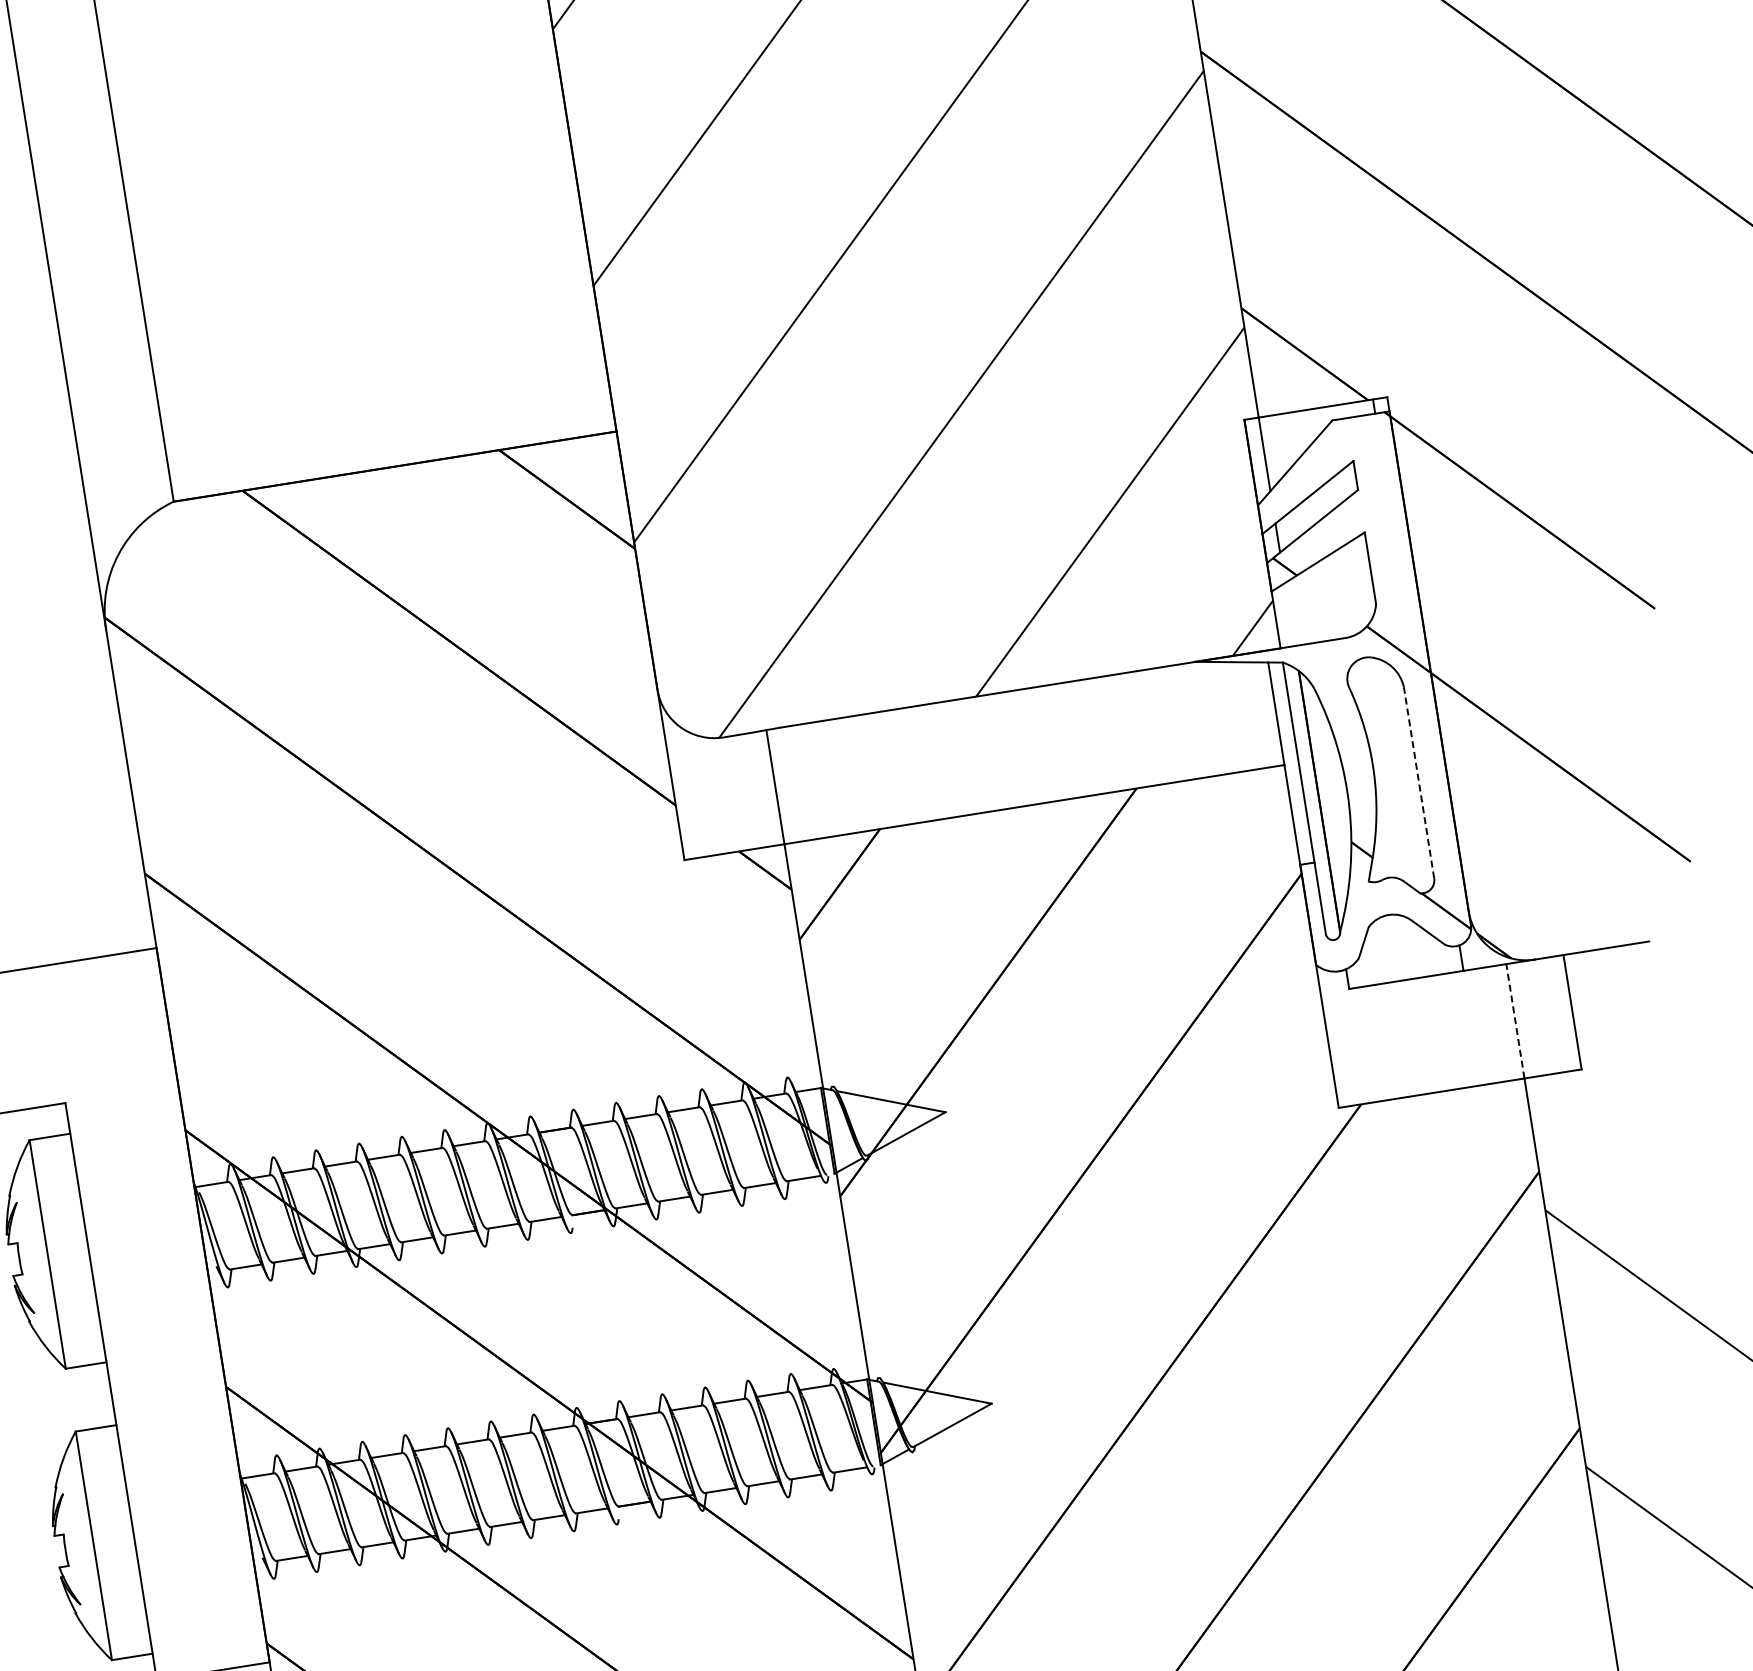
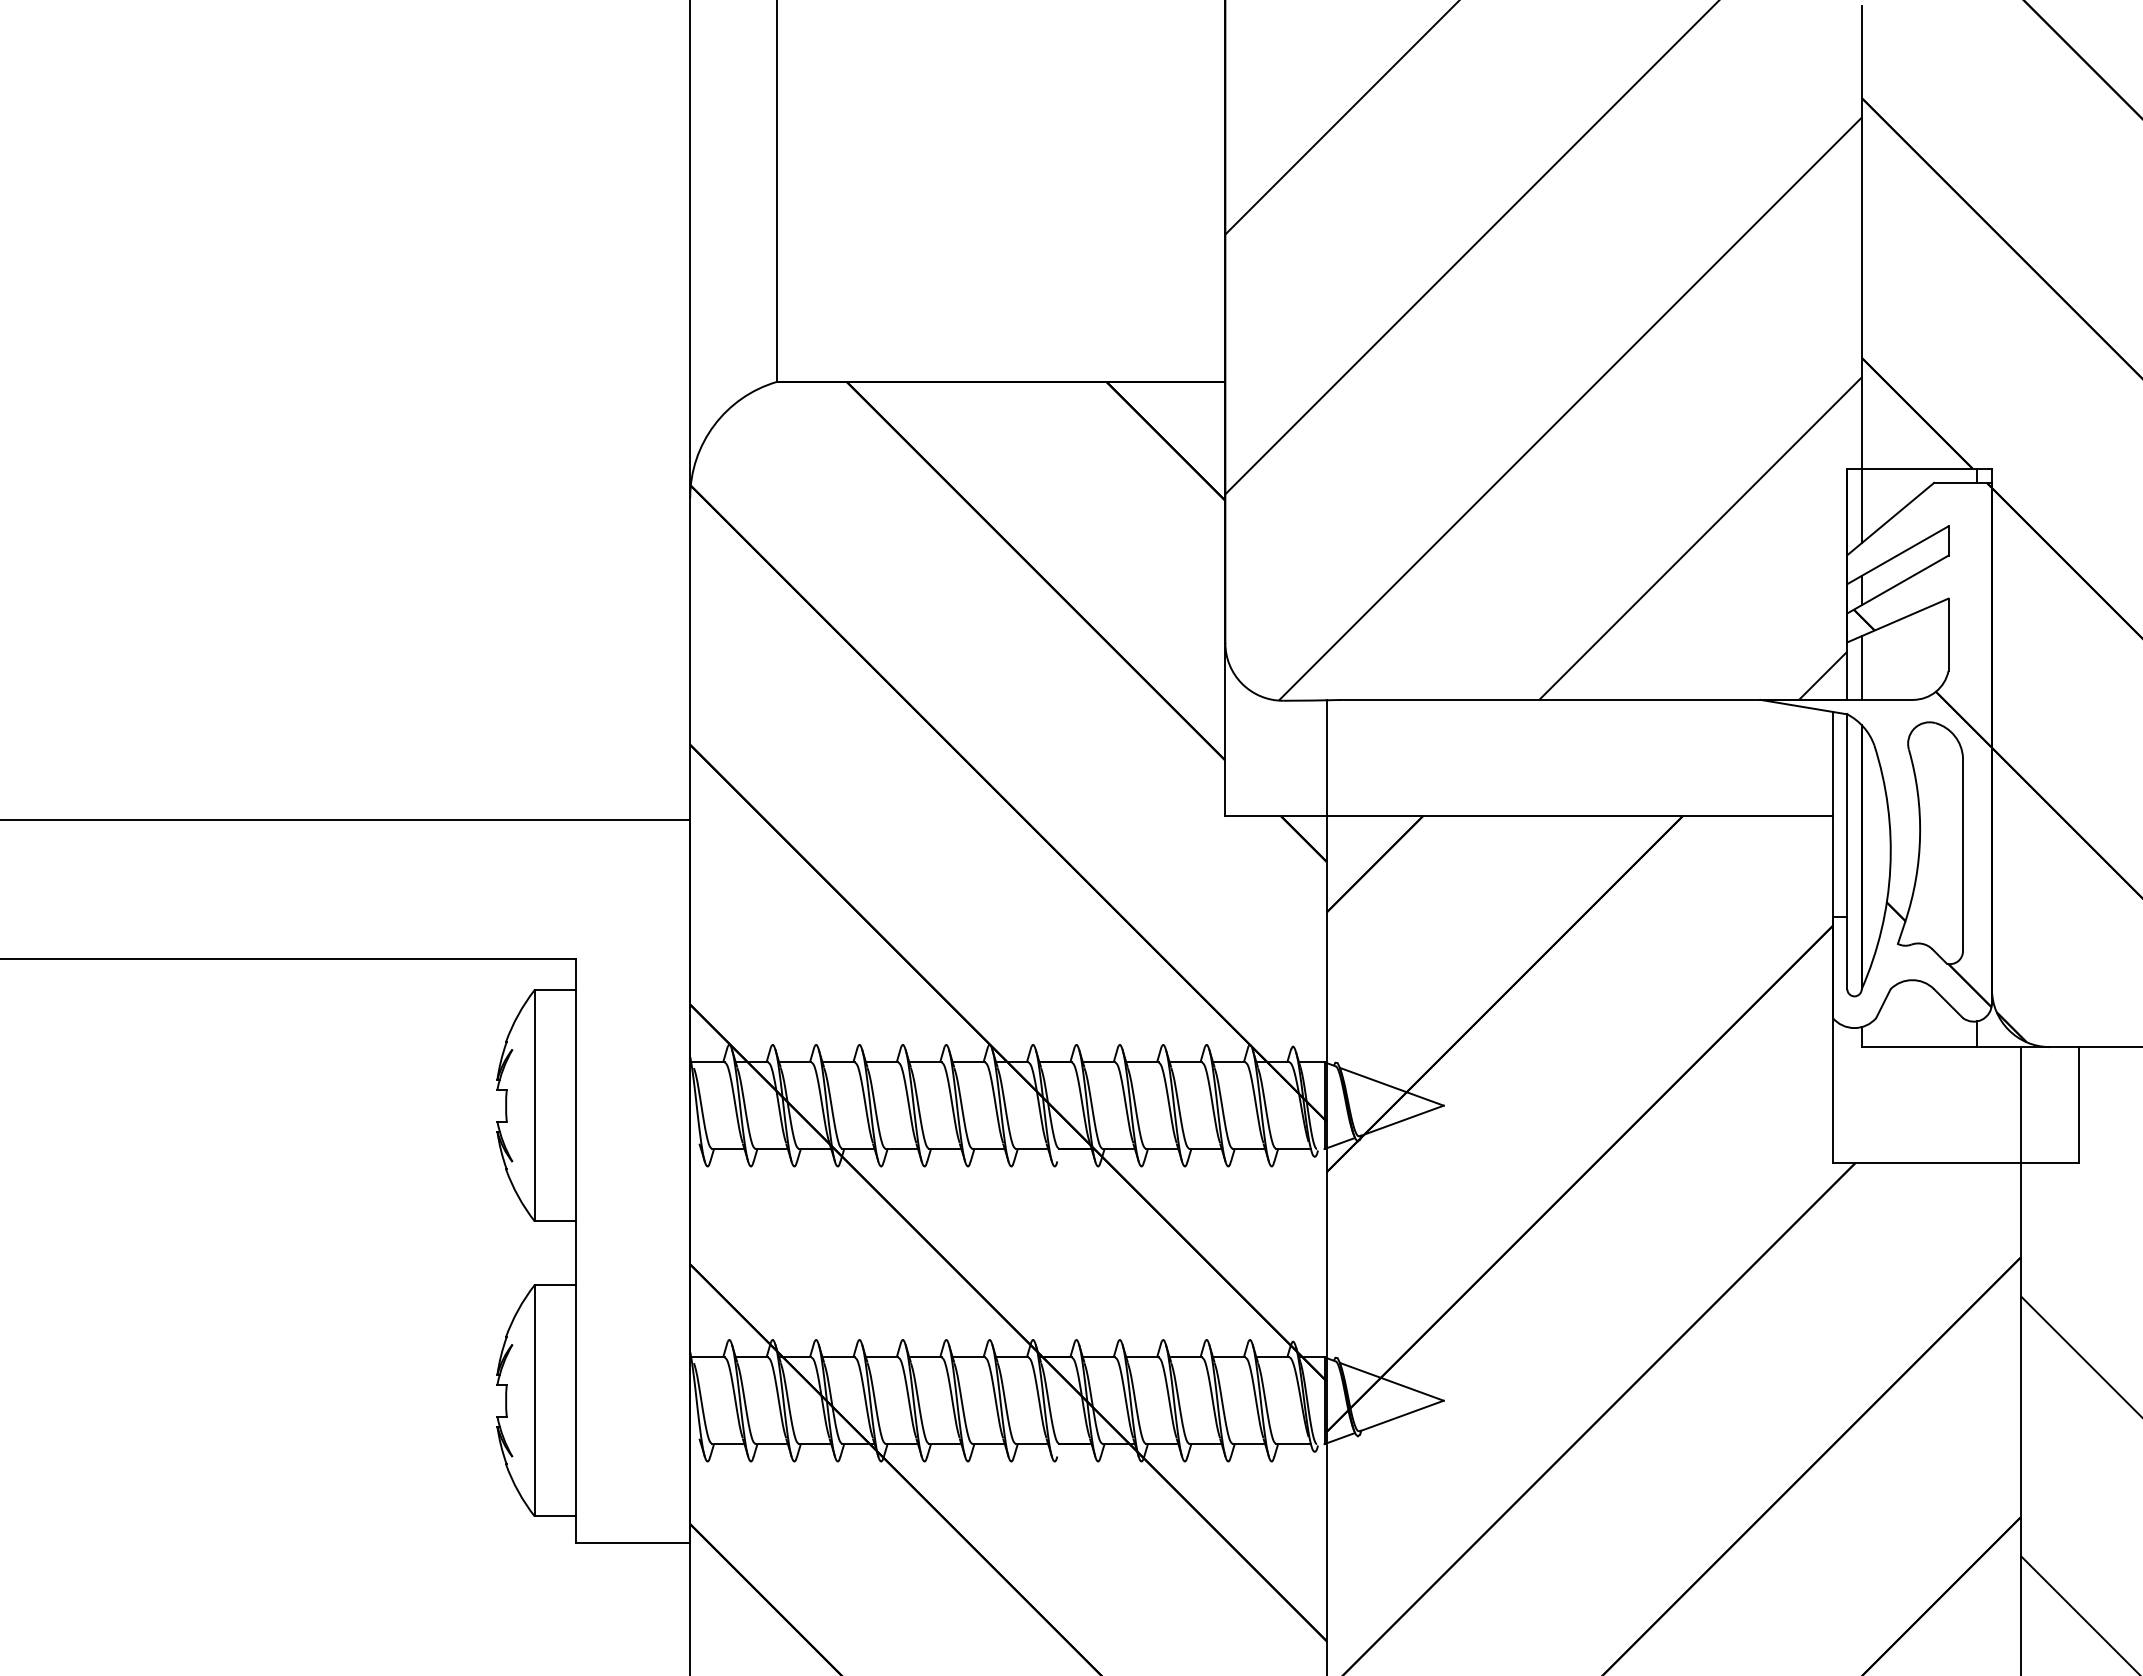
line: (1289, 614) -> (1861, 667), added
line: (1419, 782) -> (1963, 854), dashed -> solid
line: (1515, 1021) -> (2020, 1105), dashed -> solid

